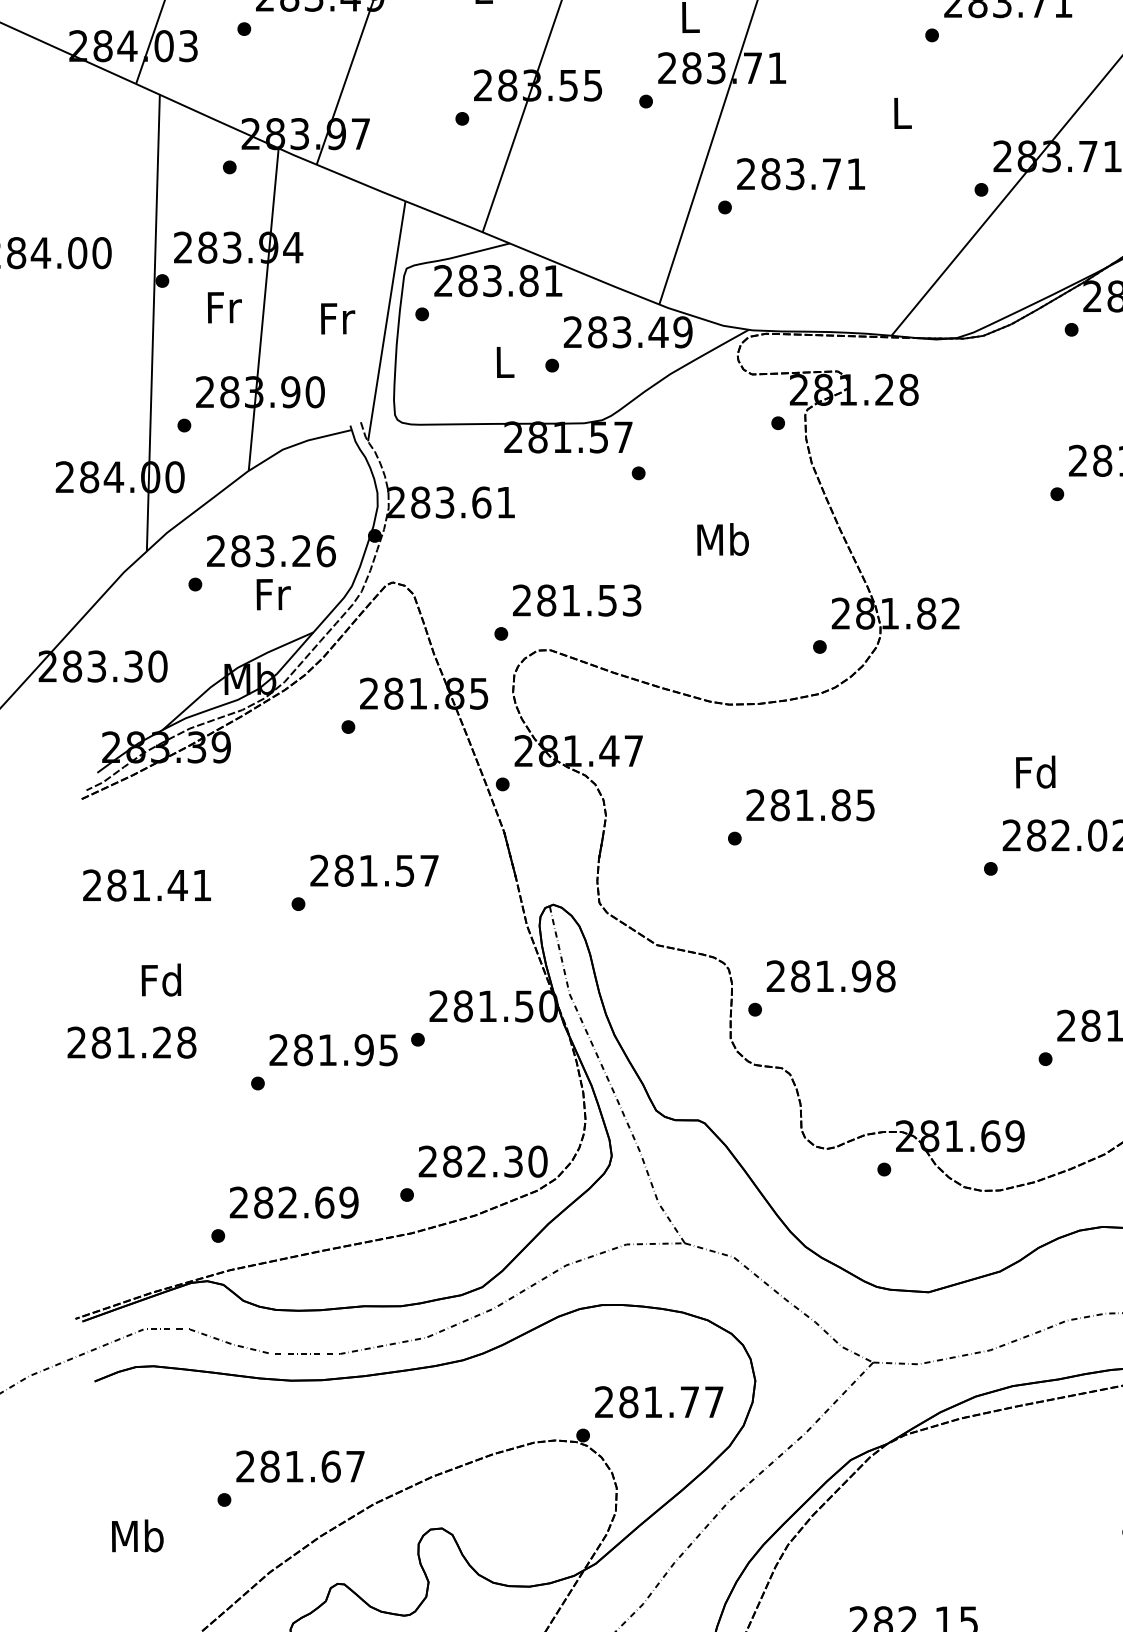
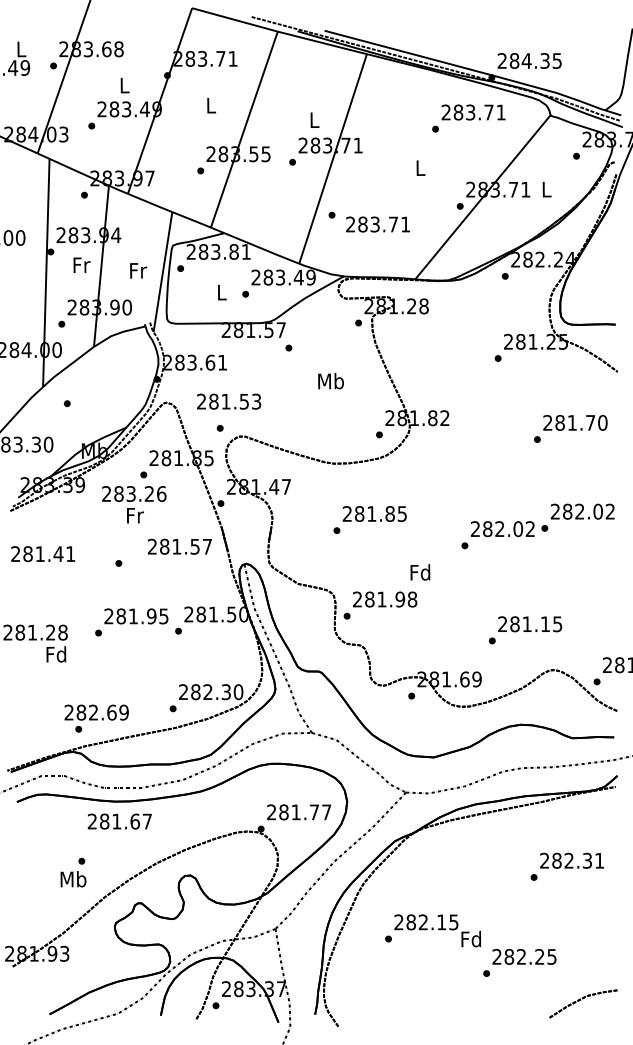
text: (799, 174) -> (377, 224), moved
text: (271, 572) -> (134, 504), moved
text: (577, 600) -> (229, 401), moved
text: (1036, 772) -> (420, 572), moved
text: (373, 870) -> (179, 546), moved
text: (161, 980) -> (56, 654), moved
text: (323, 1062) -> (131, 622), moved
text: (293, 1202) -> (96, 712), moved
text: (299, 1466) -> (119, 821), moved
text: (137, 1536) -> (73, 879), moved

